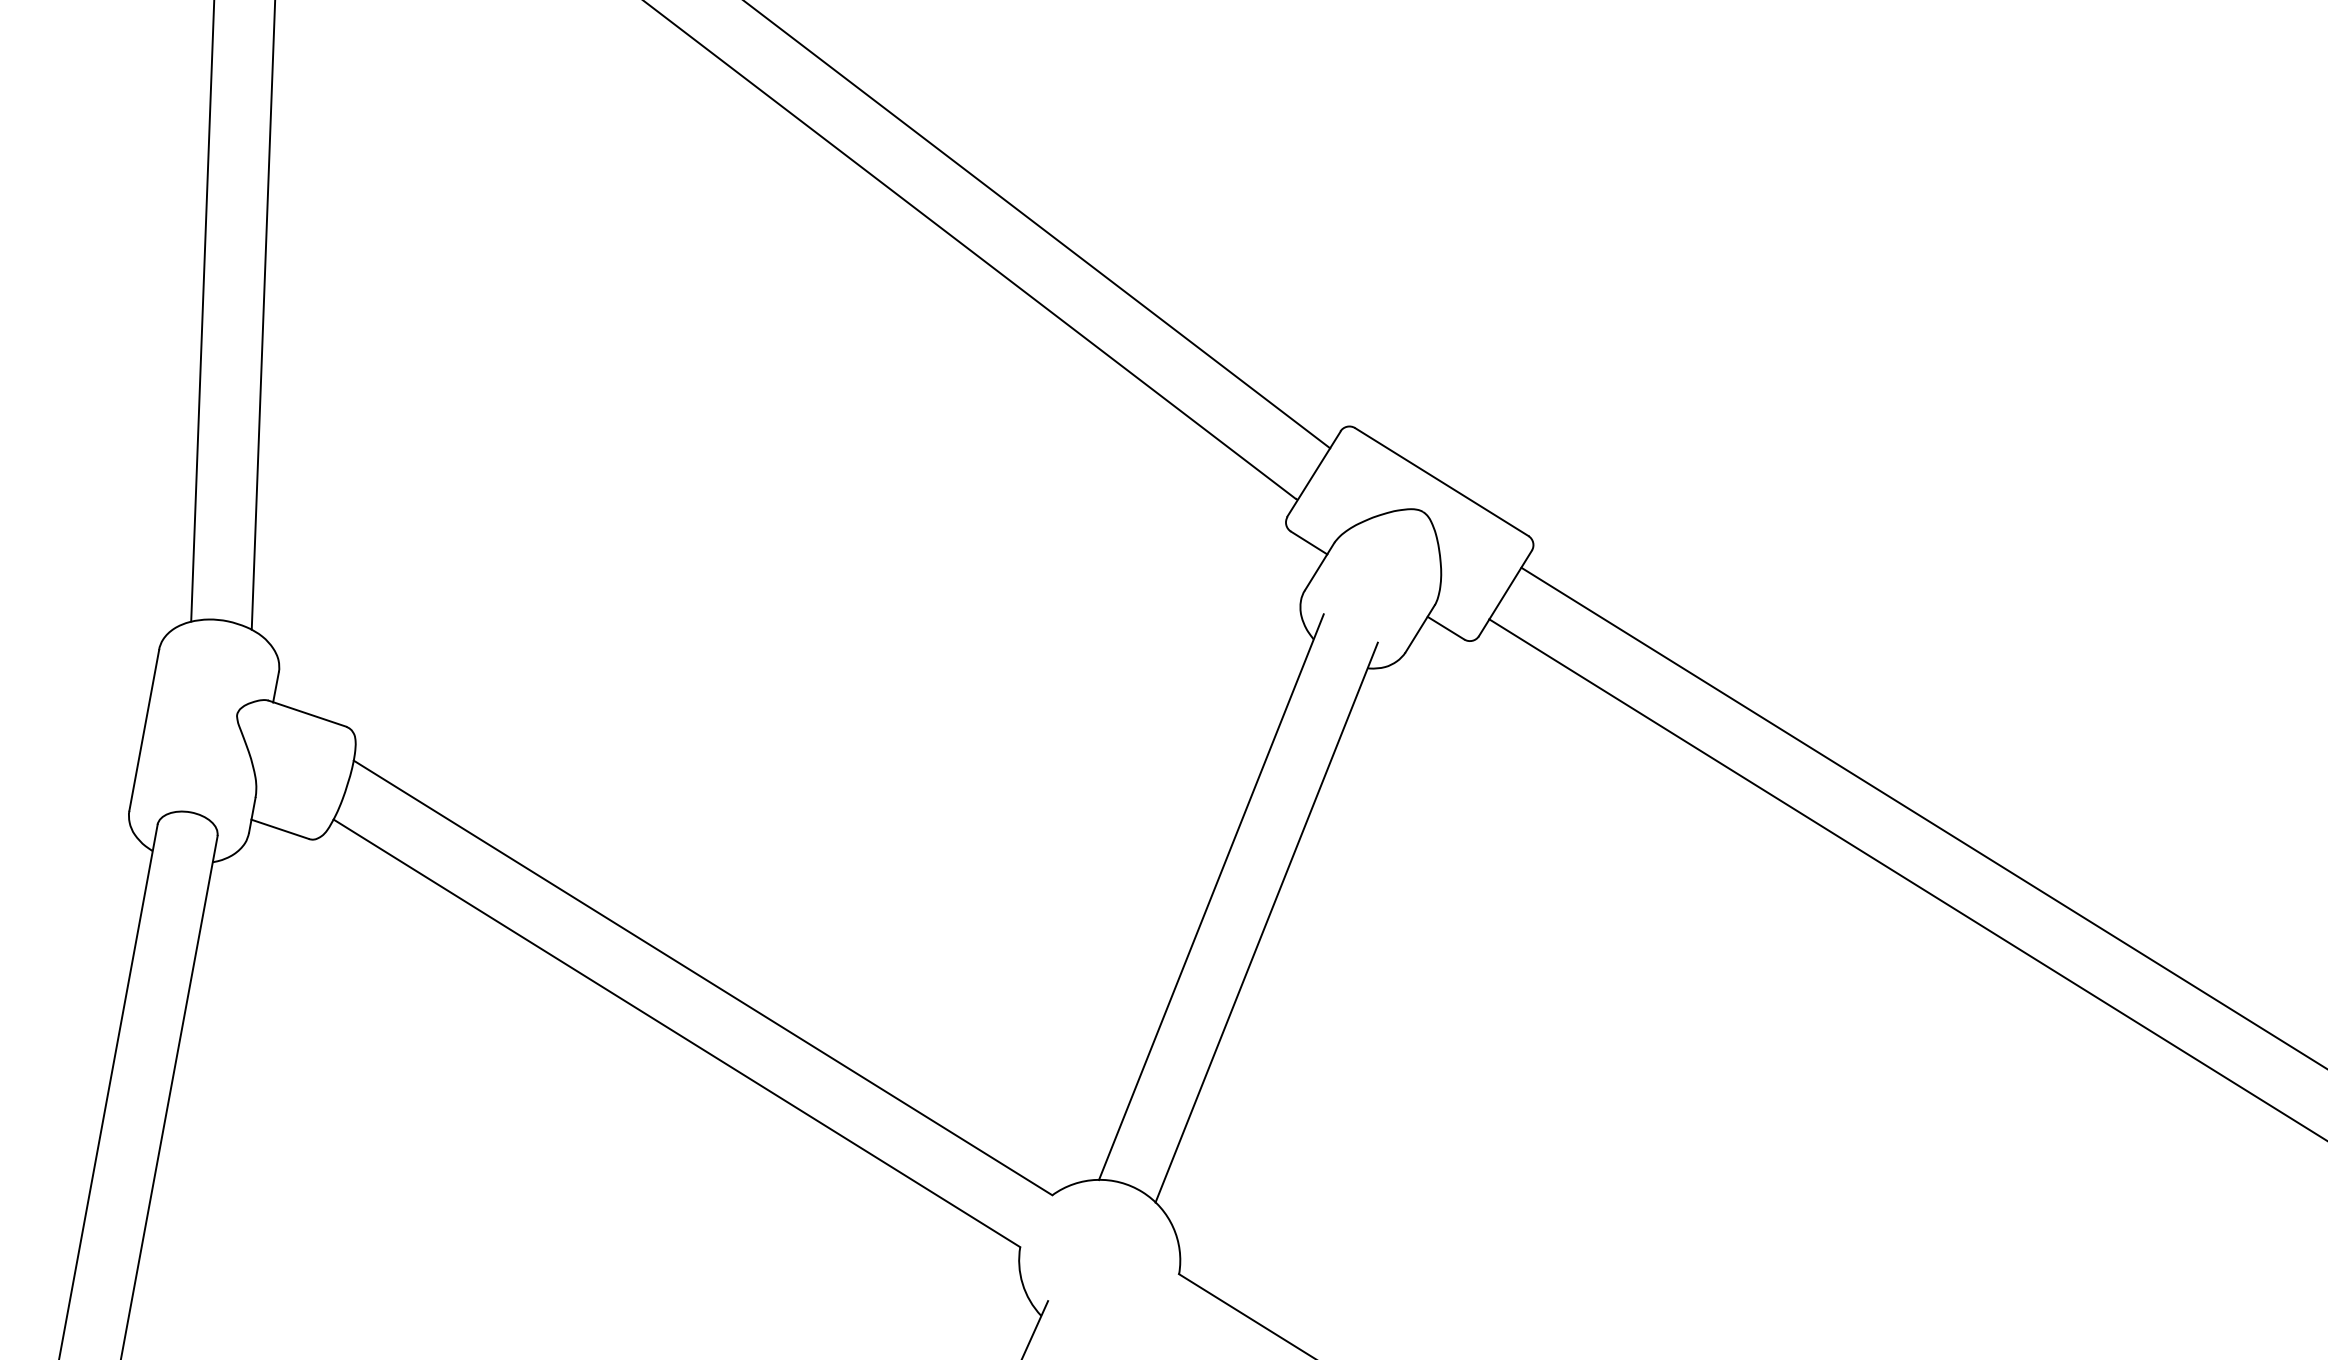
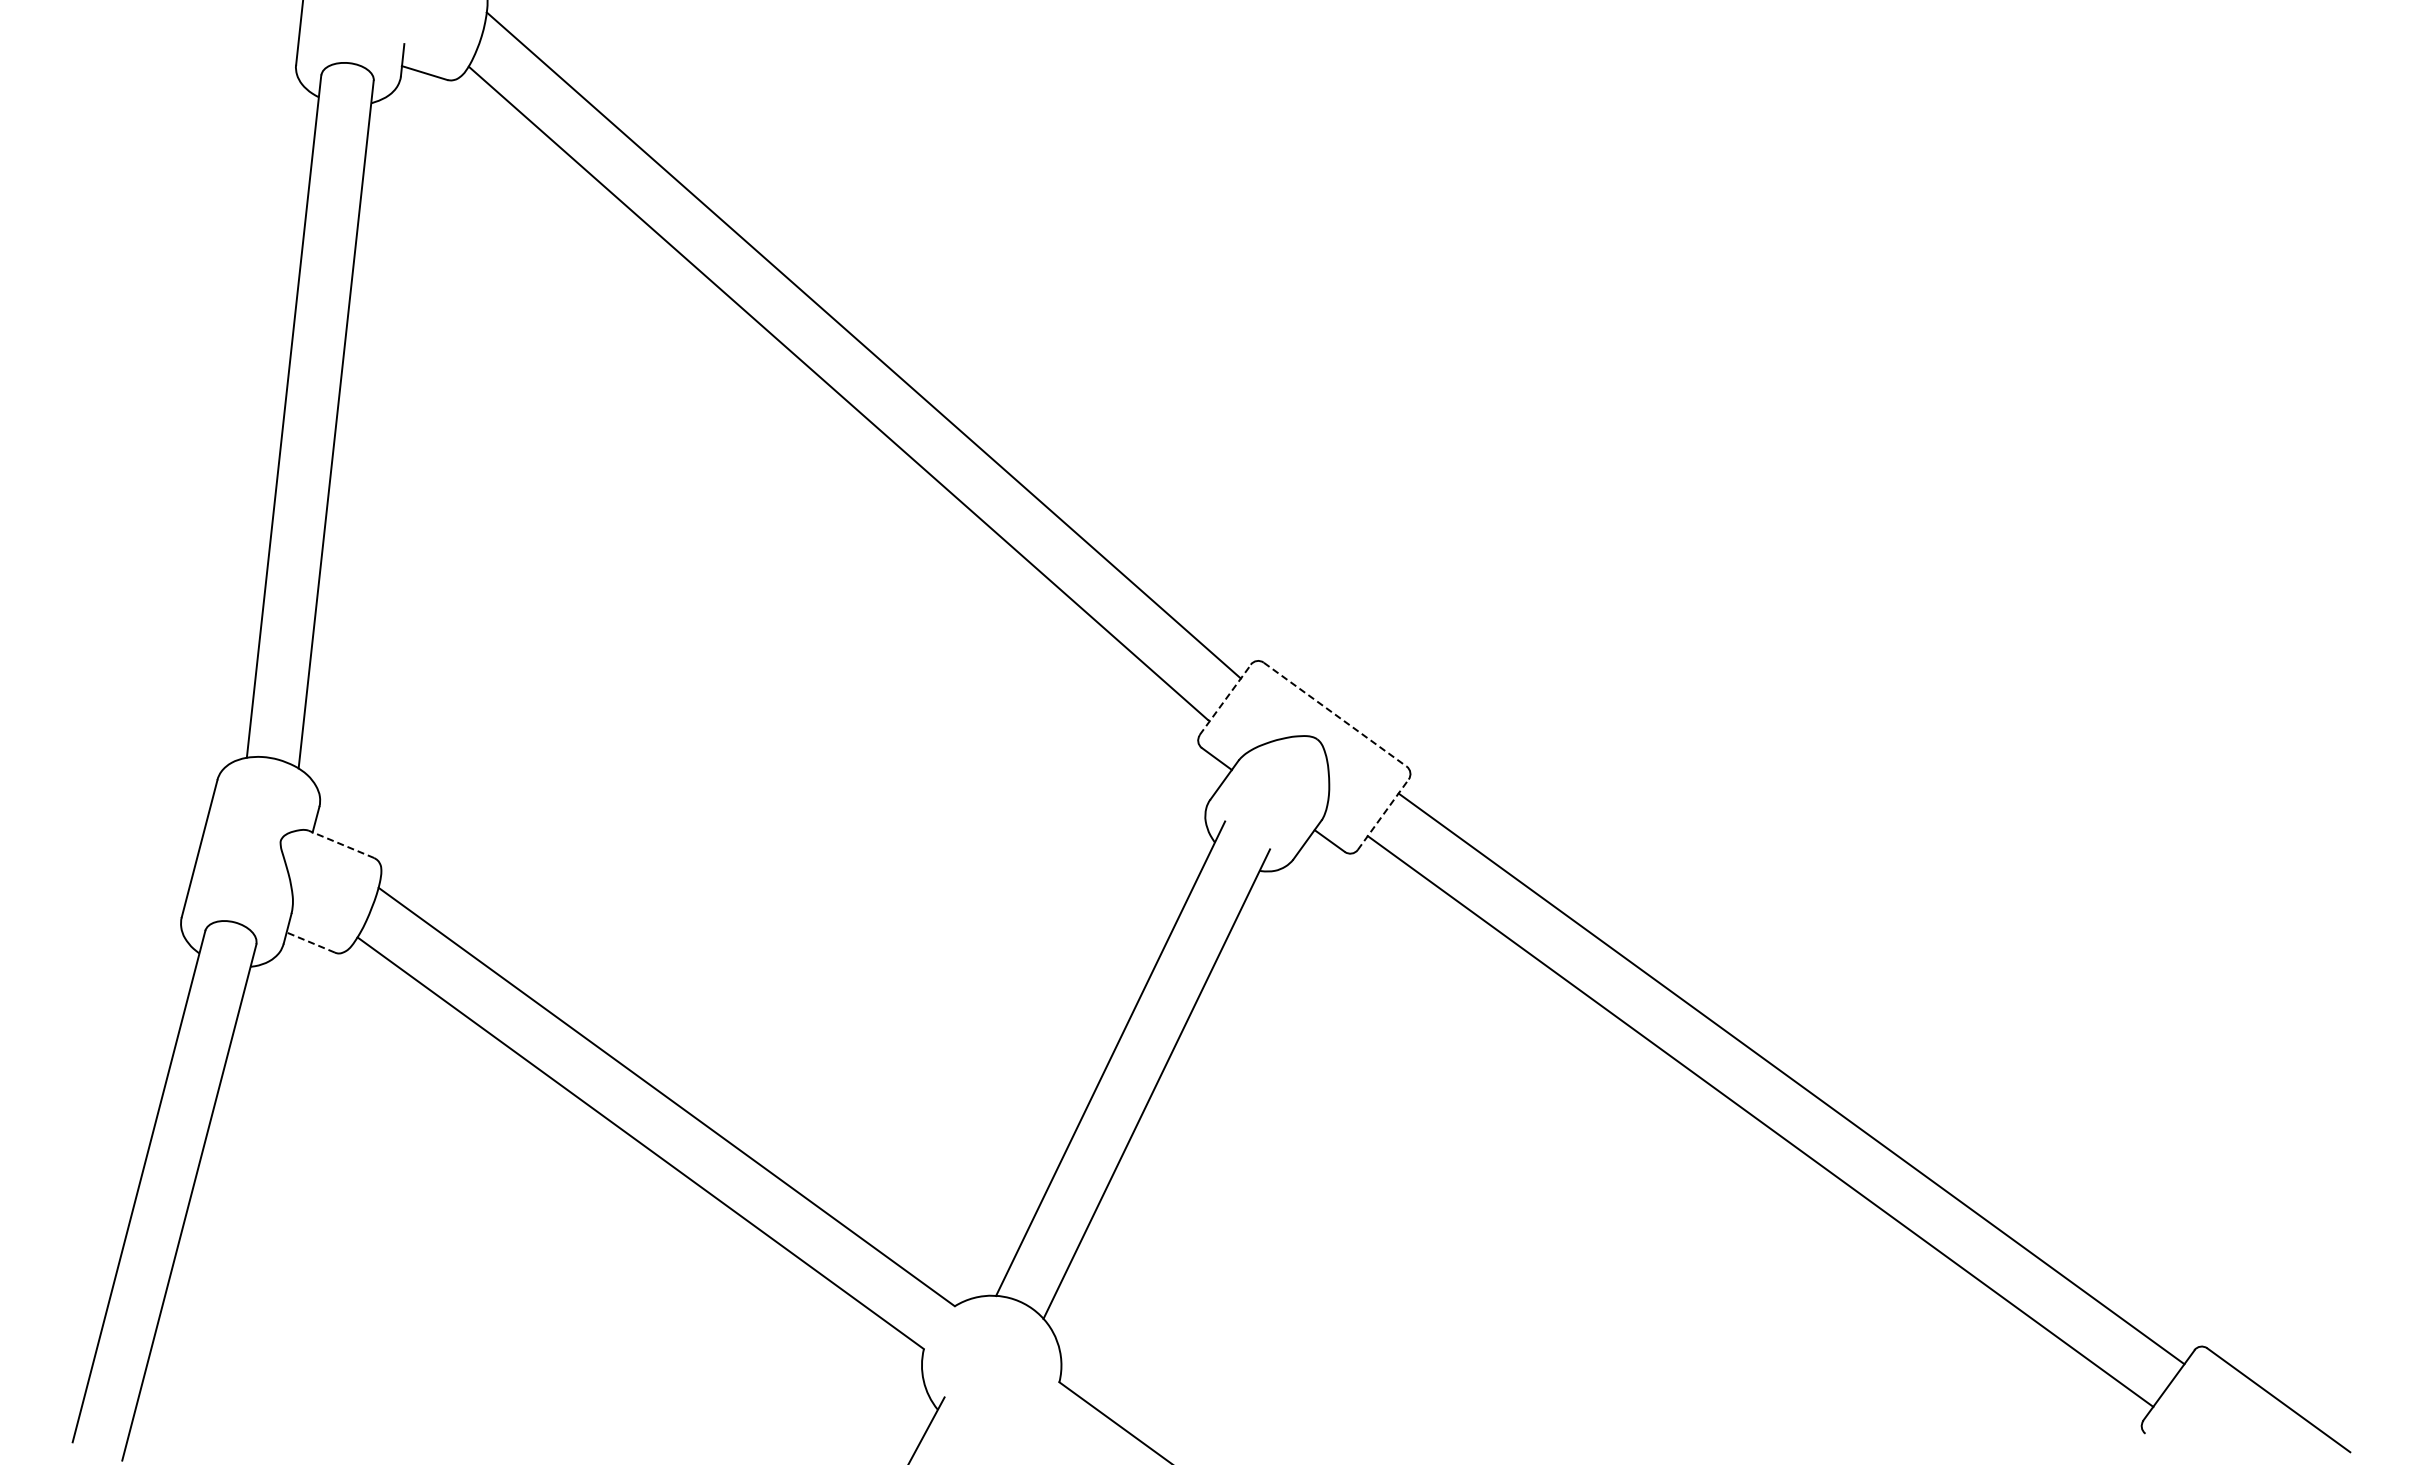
line: (1314, 473) -> (1225, 699), solid -> dashed
line: (1442, 481) -> (1335, 714), solid -> dashed
line: (1505, 593) -> (1383, 814), solid -> dashed
line: (307, 713) -> (341, 844), solid -> dashed
line: (279, 829) -> (310, 942), solid -> dashed

